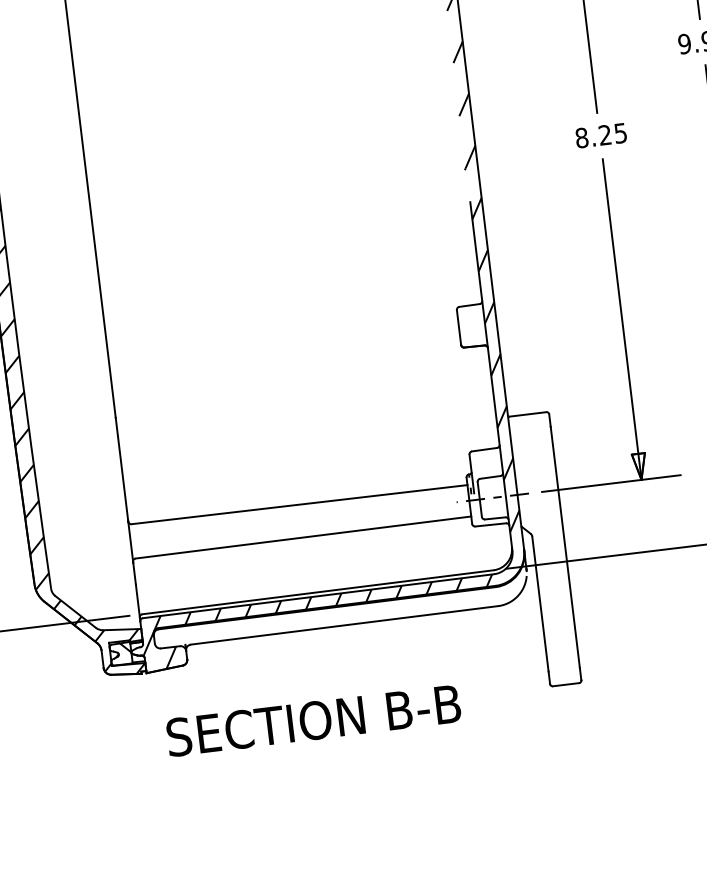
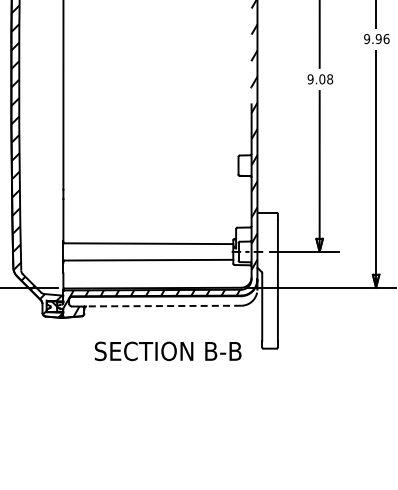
text: (601, 135) -> (320, 79), 8.25 -> 9.08
line: (343, 626) -> (163, 306), solid -> dashed
text: (314, 720) -> (168, 351), moved

